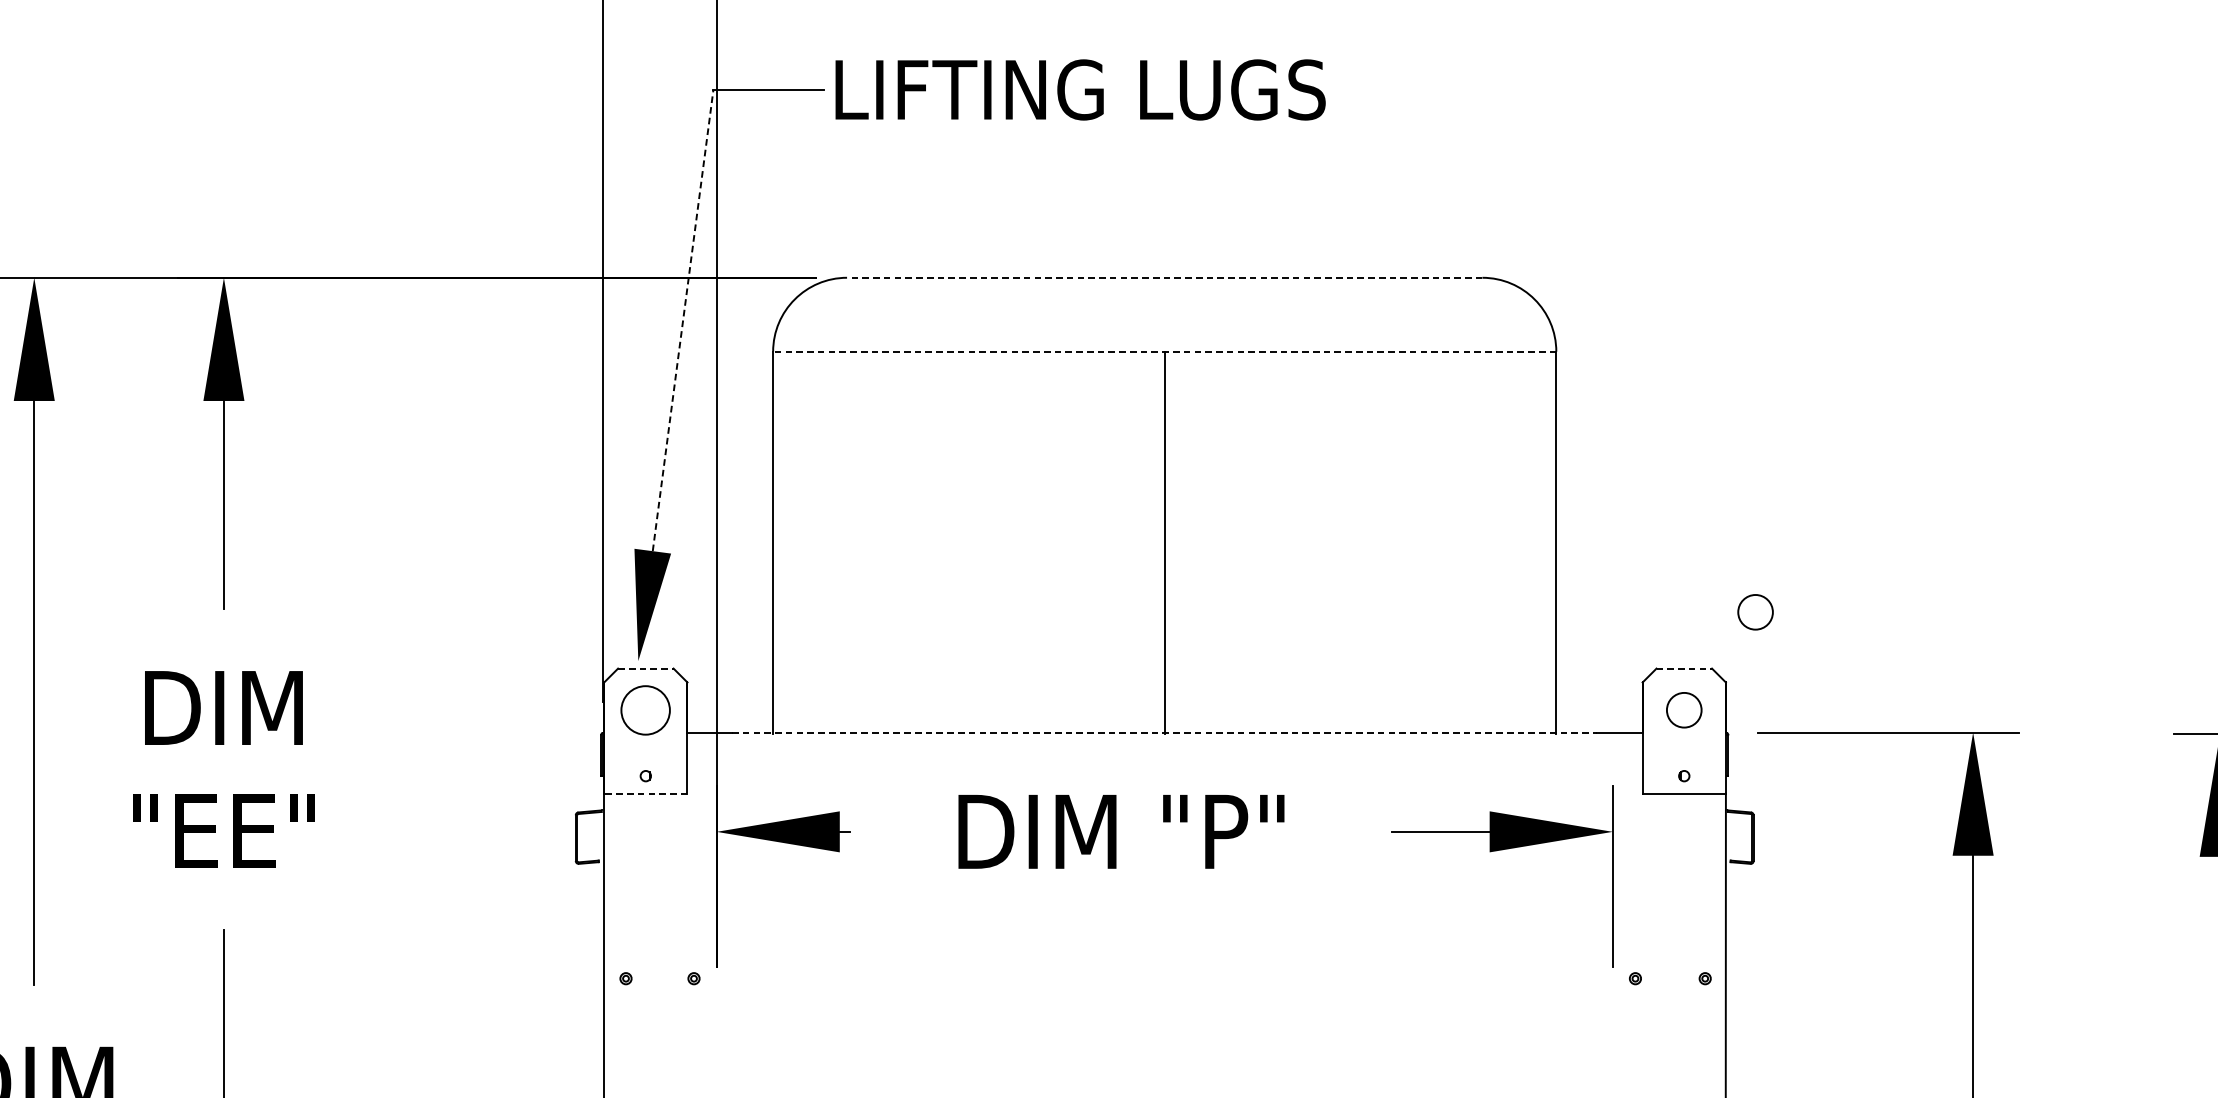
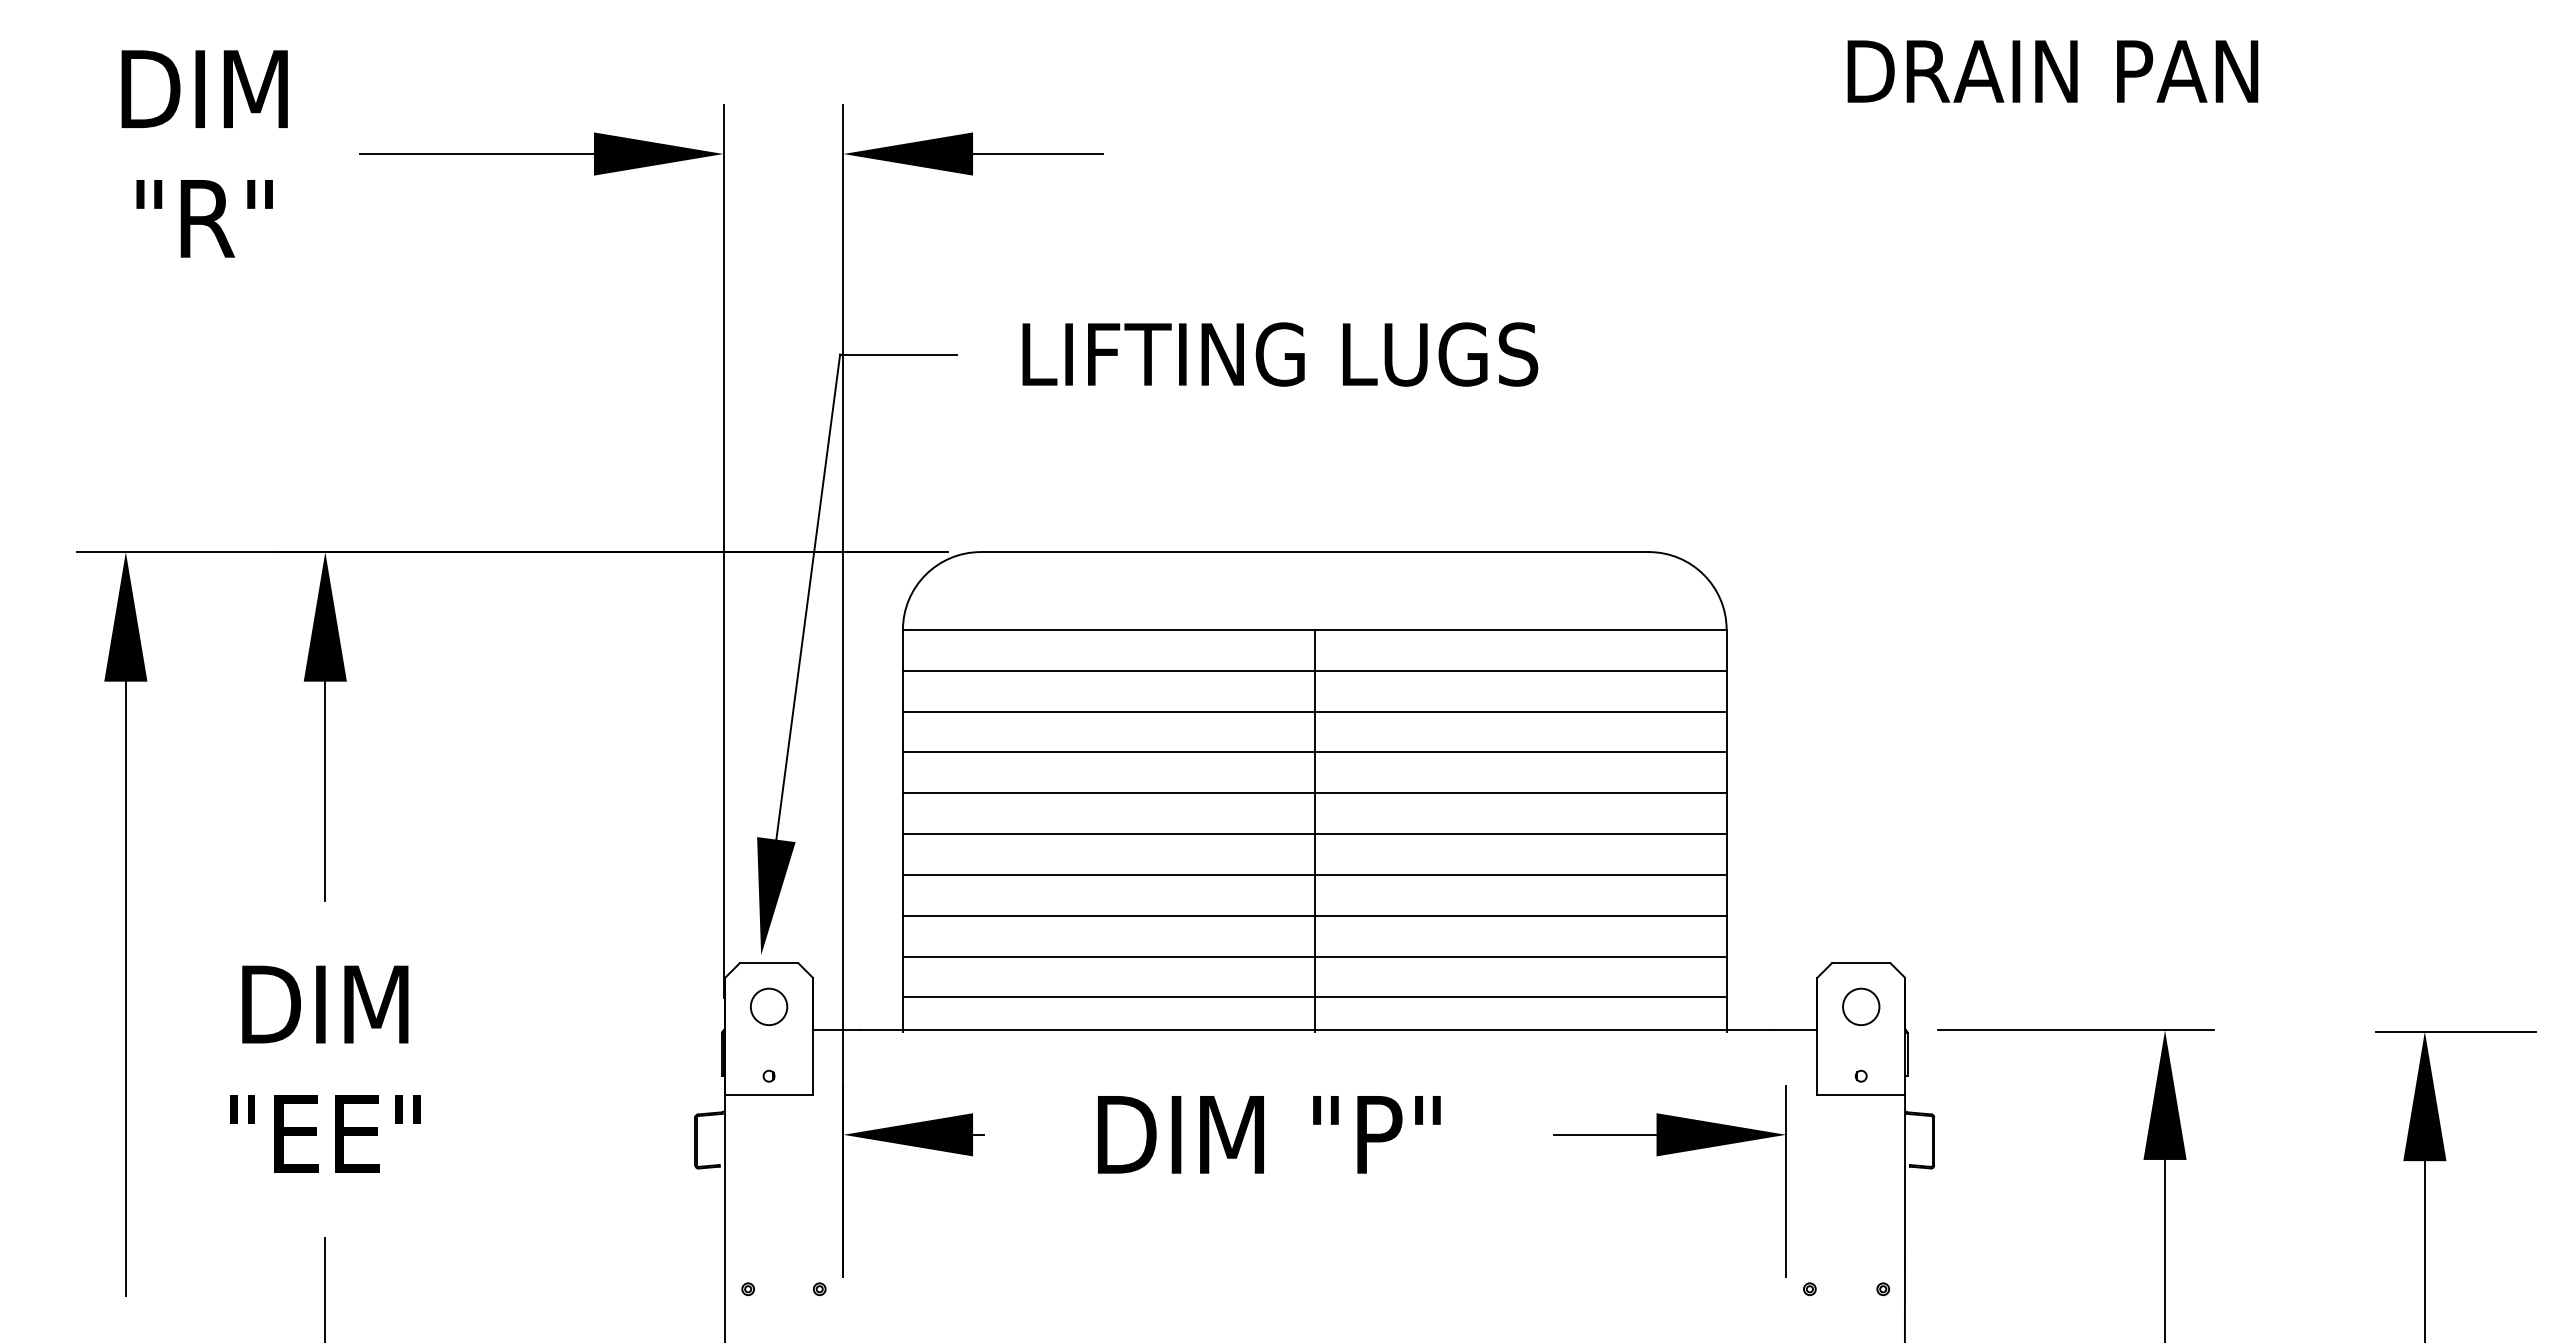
text: (1080, 89) -> (1280, 354), moved
line: (1164, 278) -> (1314, 552), dashed -> solid
line: (683, 320) -> (808, 597), dashed -> solid
line: (1164, 351) -> (1314, 629), dashed -> solid
line: (1164, 390) -> (1314, 670), added
line: (1164, 429) -> (1314, 711), added
line: (1164, 468) -> (1314, 752), added
line: (1164, 507) -> (1314, 793), added
line: (1164, 546) -> (1314, 834), added
line: (1164, 584) -> (1314, 874), added
circle: (1755, 611) -> (1936, 903), removed
line: (1164, 623) -> (1314, 915), added
line: (1164, 662) -> (1314, 956), added
line: (646, 668) -> (769, 963), dashed -> solid
line: (1684, 668) -> (1861, 963), dashed -> solid
line: (1164, 701) -> (1314, 997), added
circle: (646, 709) -> (769, 1006), size x0.71
line: (1165, 732) -> (1315, 1030), dashed -> solid
line: (646, 793) -> (769, 1094), dashed -> solid

